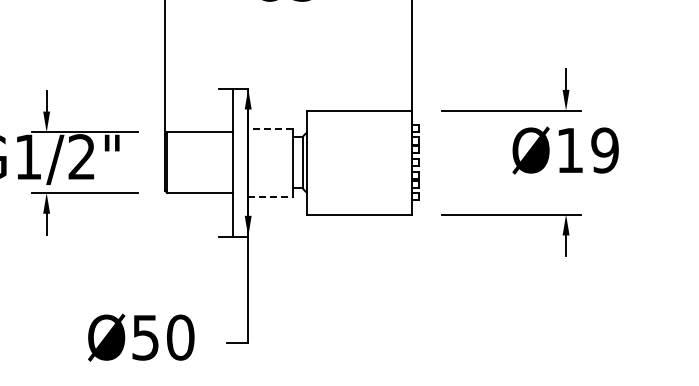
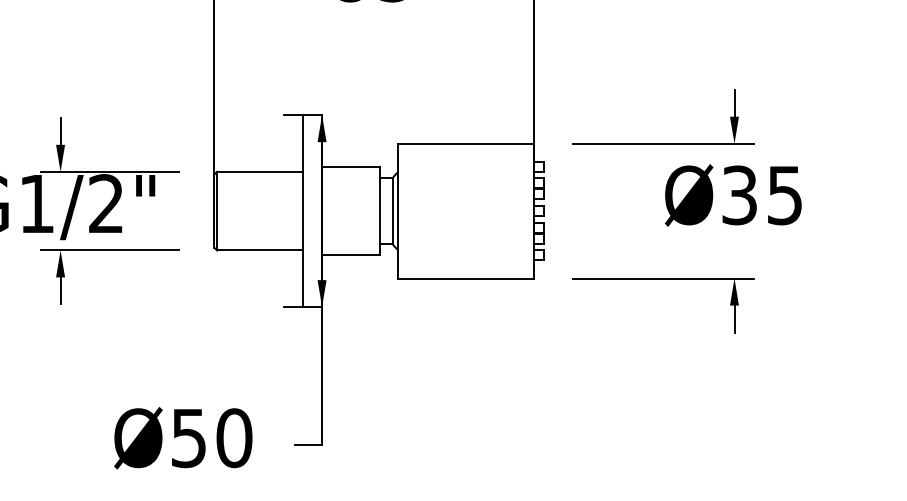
line: (270, 128) -> (351, 166), dashed -> solid
text: (587, 150) -> (762, 195), Ø19 -> Ø35
line: (270, 196) -> (351, 255), dashed -> solid

